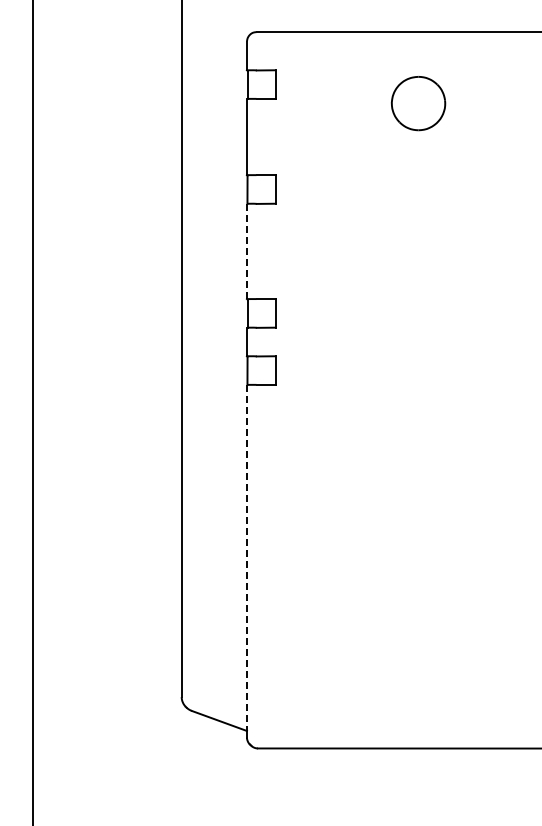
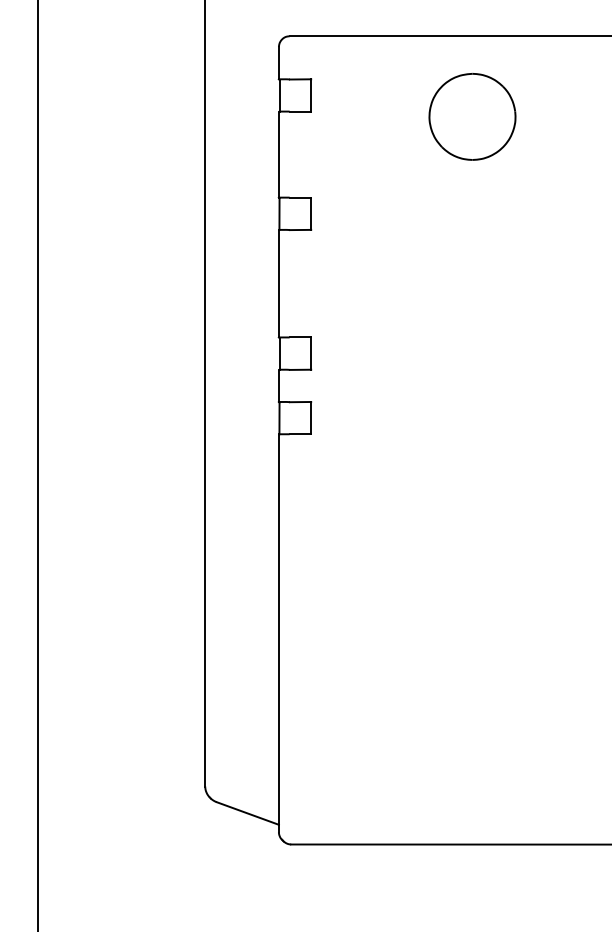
part: (418, 103) -> (472, 116), size x1.43
line: (246, 251) -> (278, 283), dashed -> solid
line: (246, 558) -> (278, 630), dashed -> solid

